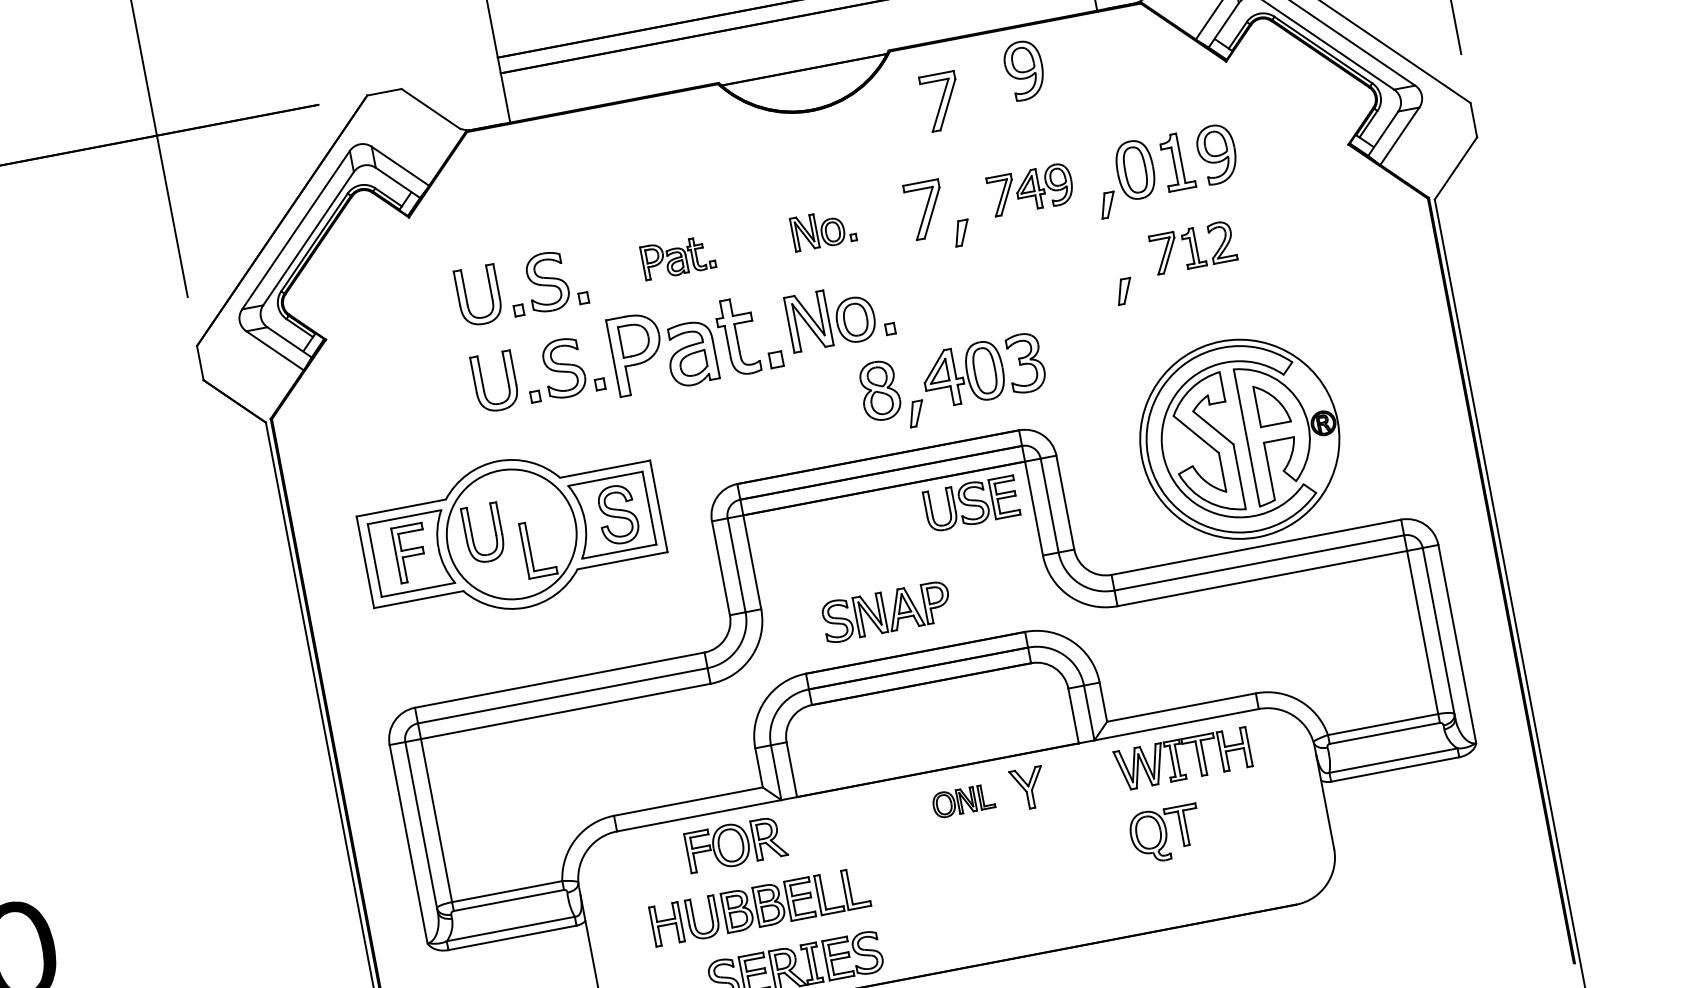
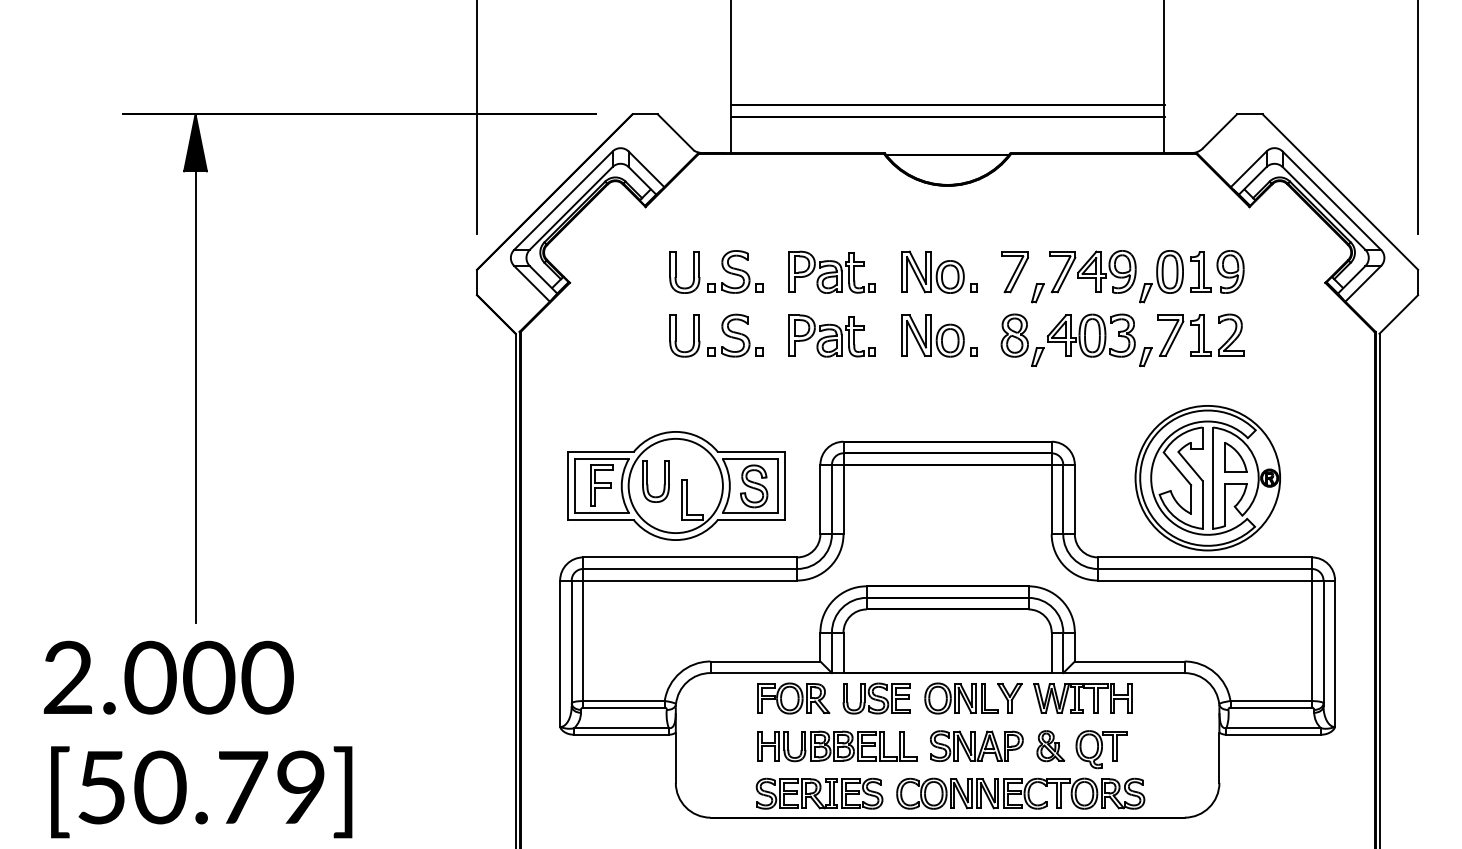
part: (1024, 69) -> (1104, 185), removed
part: (940, 102) -> (1040, 197), removed
part: (1030, 189) -> (1092, 271), size x1.43
part: (823, 228) -> (939, 271), size x1.67
part: (1192, 246) -> (1200, 334), size x1.43
part: (677, 256) -> (831, 271), size x1.67
part: (693, 343) -> (831, 335), size x0.71
part: (952, 382) -> (1067, 339), moved
part: (971, 503) -> (876, 698), moved
part: (512, 533) -> (676, 485), moved
part: (886, 610) -> (976, 745), moved
part: (1182, 759) -> (1082, 698), moved
part: (963, 801) -> (961, 698), size x1.67
part: (1096, 843) -> (1050, 746), added
part: (760, 907) -> (837, 746), moved
part: (1067, 914) -> (1020, 793), added

